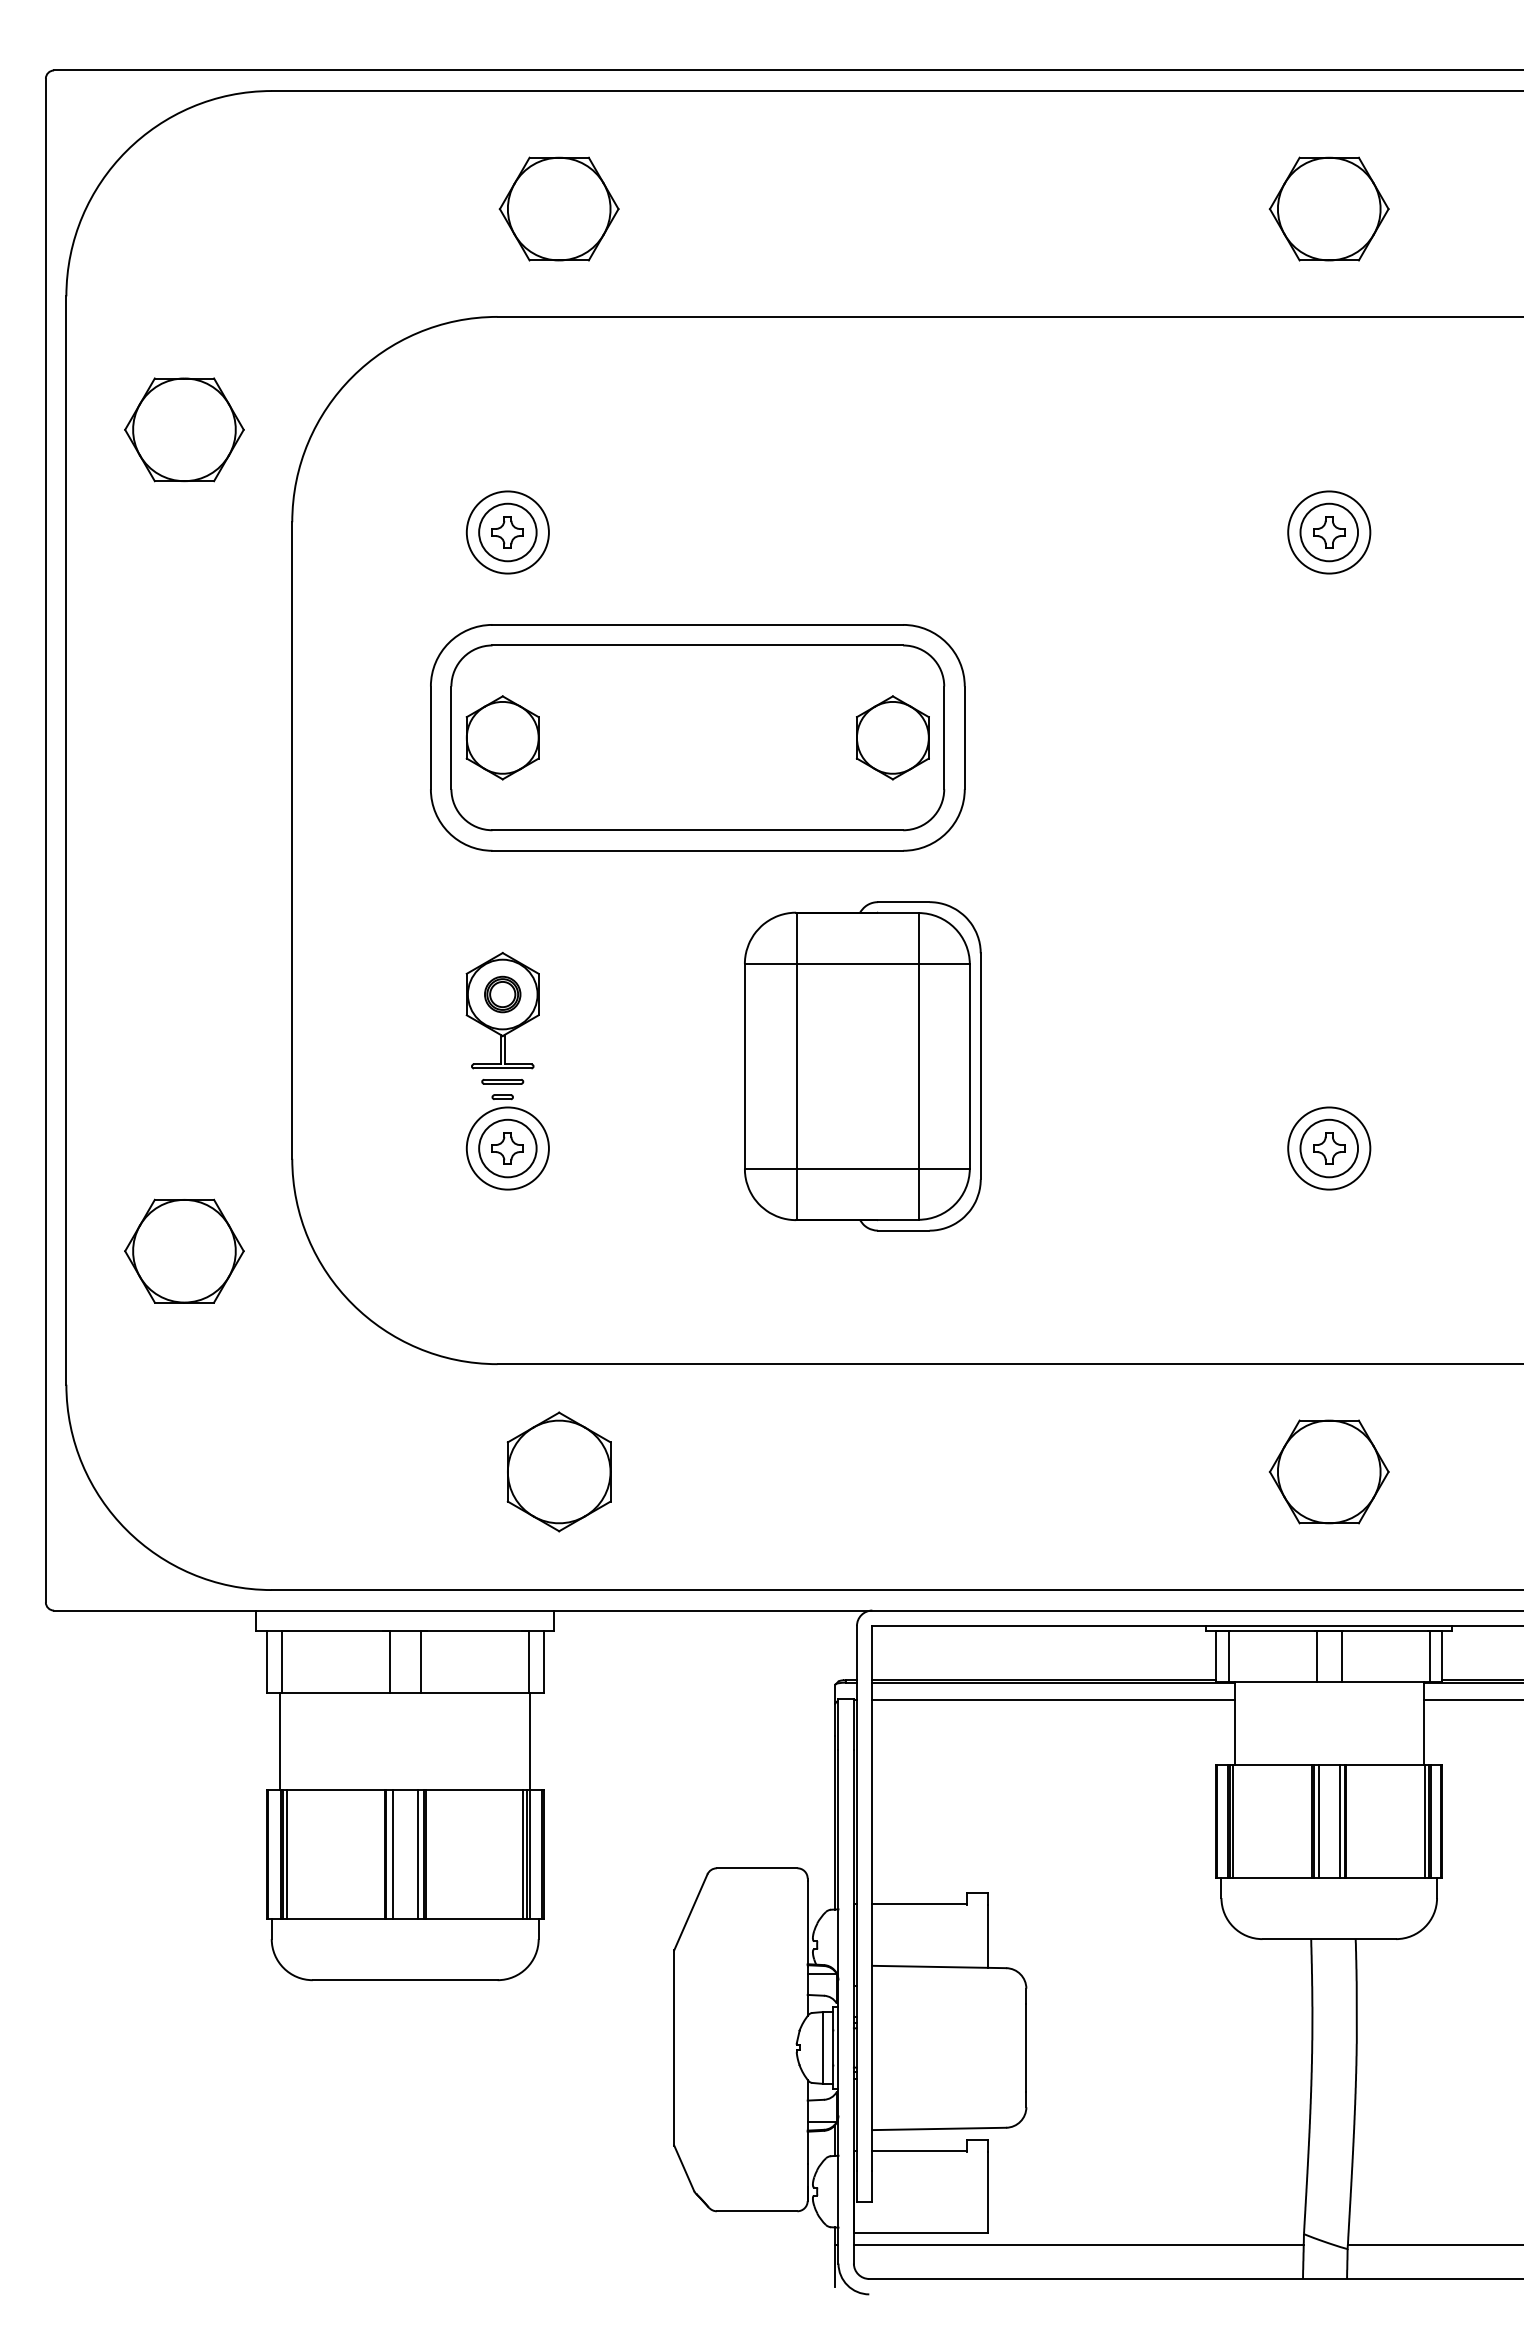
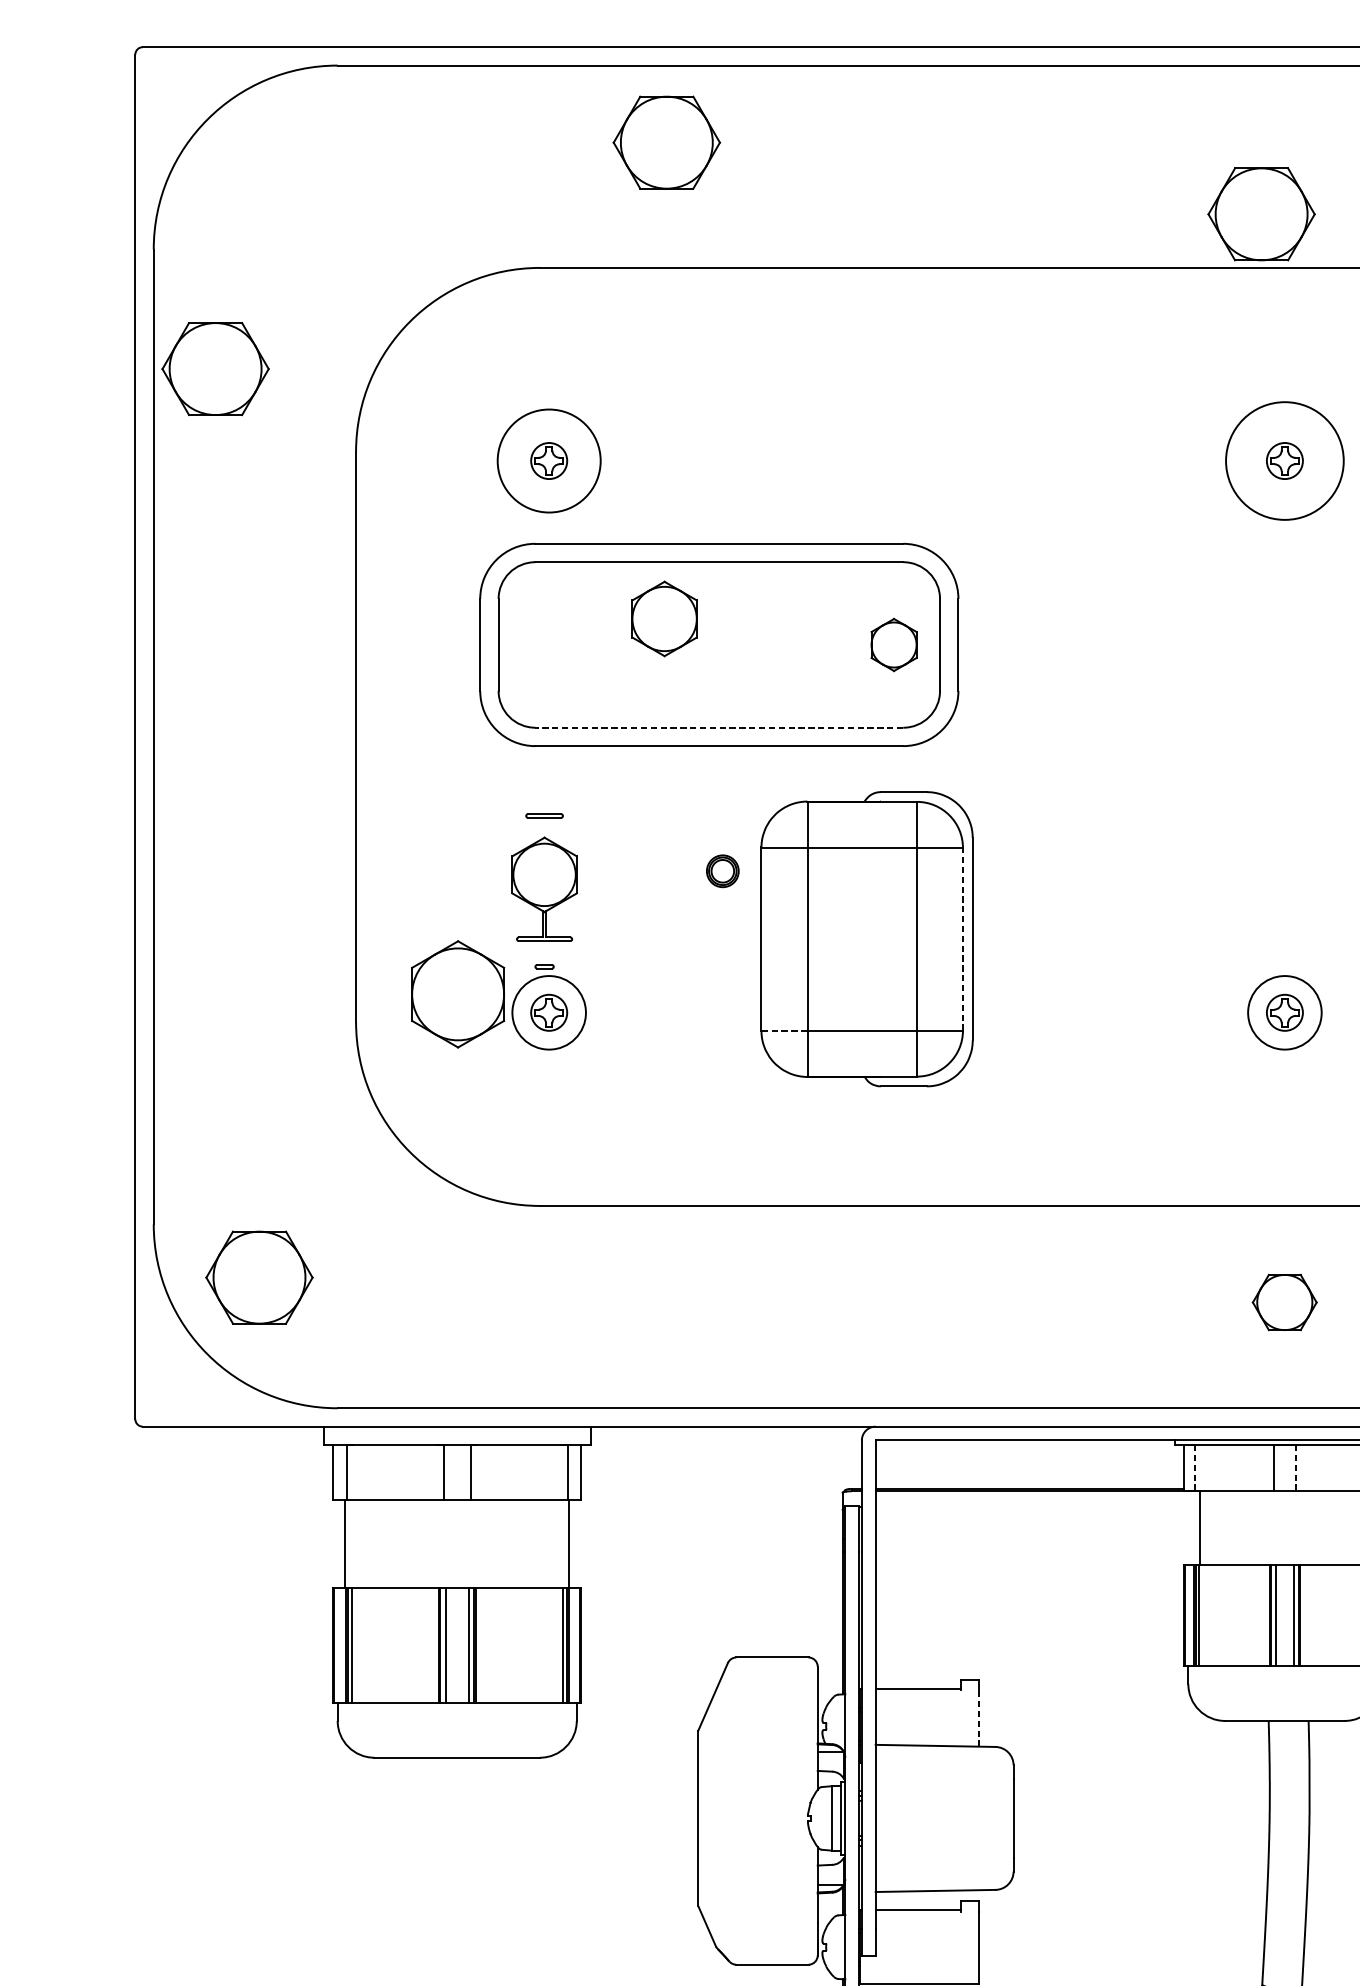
part: (558, 208) -> (666, 142), moved
part: (1328, 208) -> (1260, 213), moved
part: (184, 429) -> (215, 368), moved
circle: (507, 532) -> (548, 461), size x0.7
circle: (507, 532) -> (548, 461), size x1.4
circle: (1329, 532) -> (1285, 461), size x0.7
circle: (1329, 532) -> (1285, 461), size x1.6
part: (502, 737) -> (664, 618), moved
part: (892, 737) -> (893, 644), size x0.7
line: (697, 830) -> (719, 727), solid -> dashed
part: (502, 994) -> (722, 871), moved
line: (969, 1065) -> (962, 938), solid -> dashed
part: (502, 1081) -> (544, 815), moved
circle: (507, 1148) -> (548, 1012), size x0.7
circle: (1329, 1148) -> (1285, 1012), size x0.7
line: (770, 1168) -> (784, 1030), solid -> dashed
part: (184, 1250) -> (259, 1277), moved
part: (558, 1471) -> (457, 993), moved
part: (1328, 1471) -> (1284, 1302), size x0.6
line: (1228, 1656) -> (1194, 1467), solid -> dashed
line: (1341, 1656) -> (1295, 1467), solid -> dashed
line: (1053, 1700) -> (1037, 1507), removed
line: (987, 1935) -> (978, 1717), solid -> dashed

